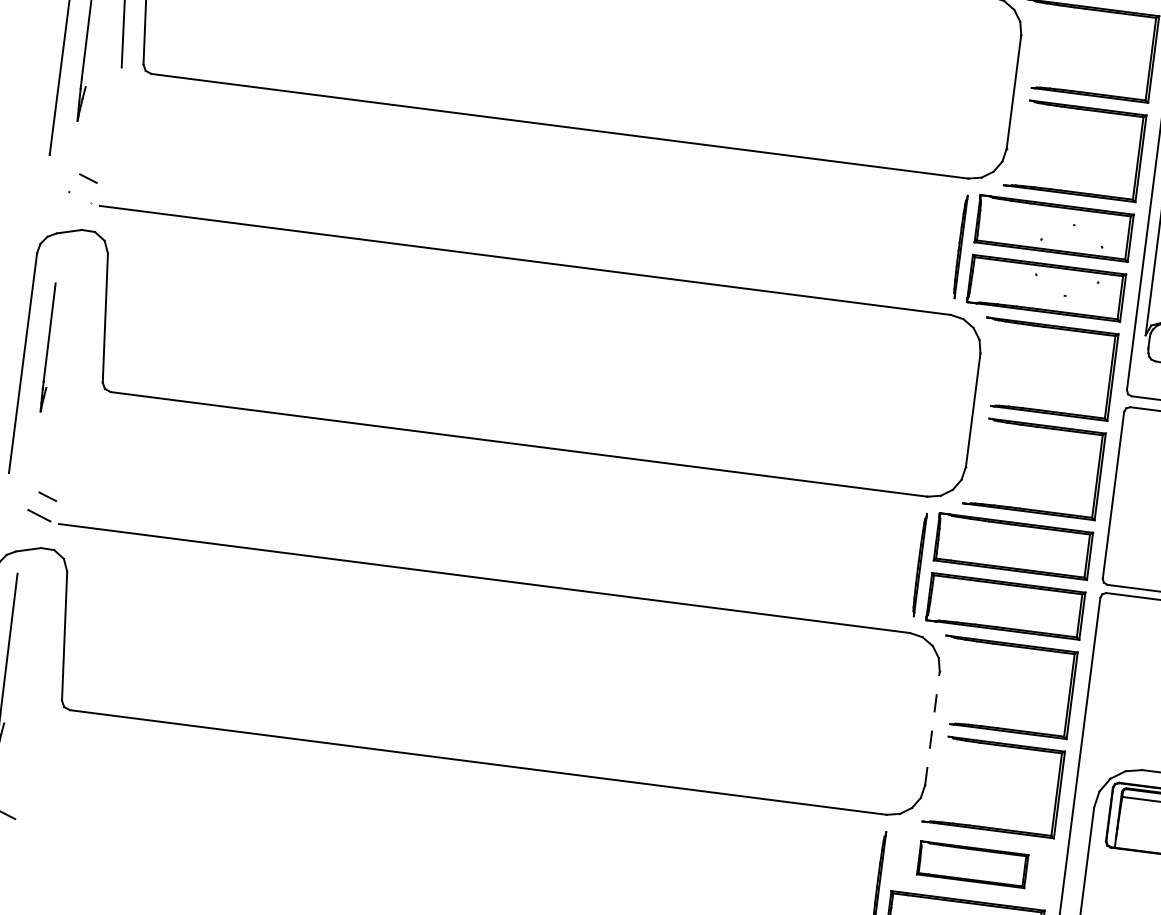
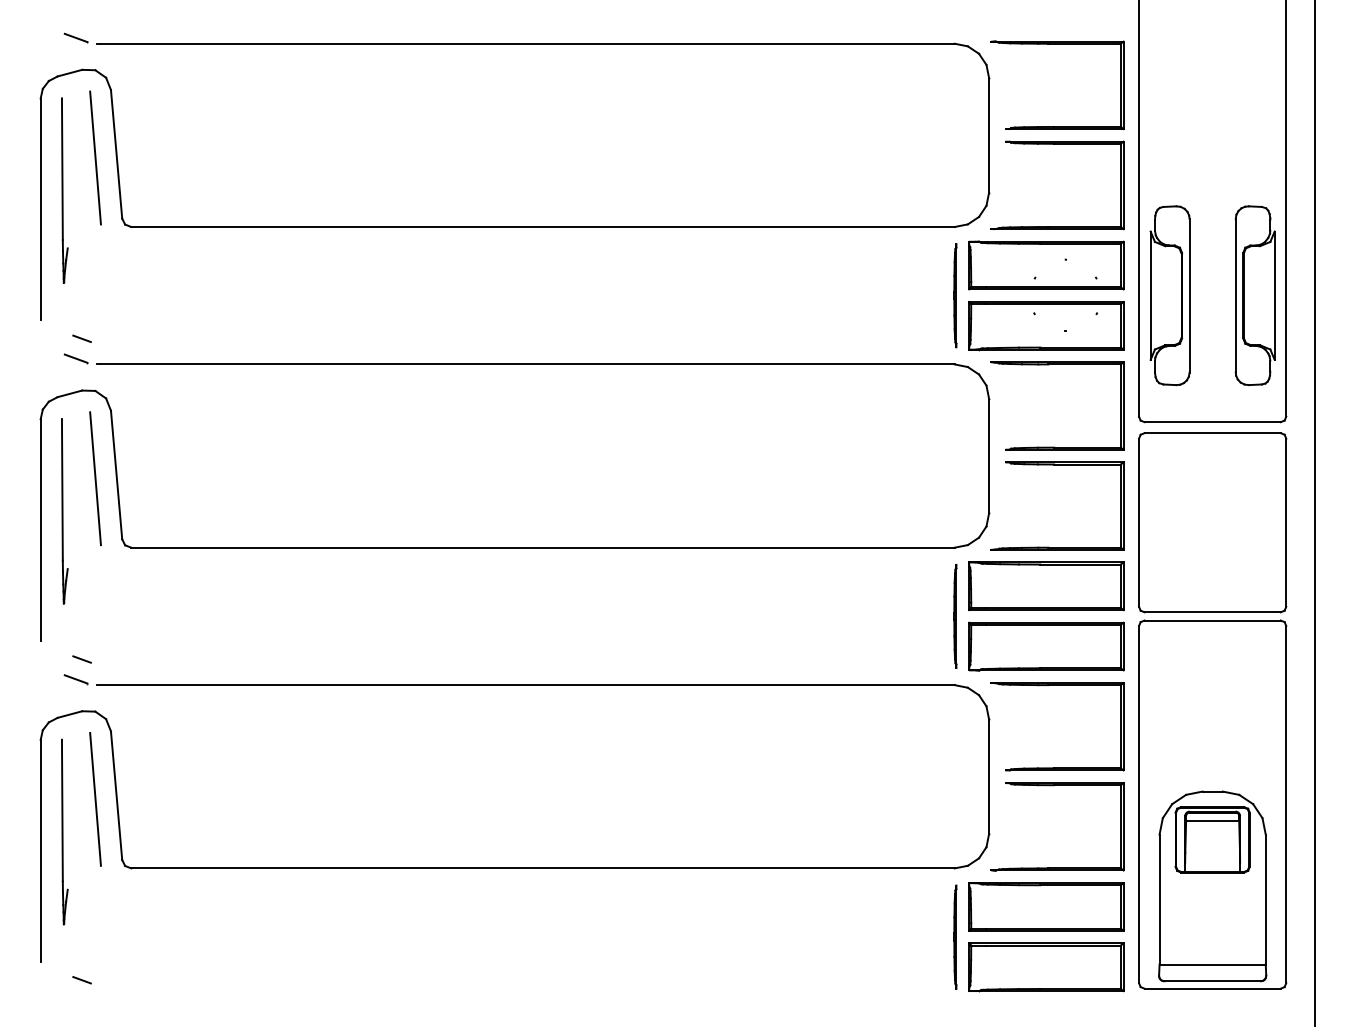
line: (79, 197) -> (75, 358), added
line: (83, 318) -> (95, 478), added
part: (49, 347) -> (64, 511), size x1.43
line: (43, 636) -> (95, 798), added
line: (932, 728) -> (989, 776), dashed -> solid
part: (972, 864) -> (1046, 906), size x1.43

